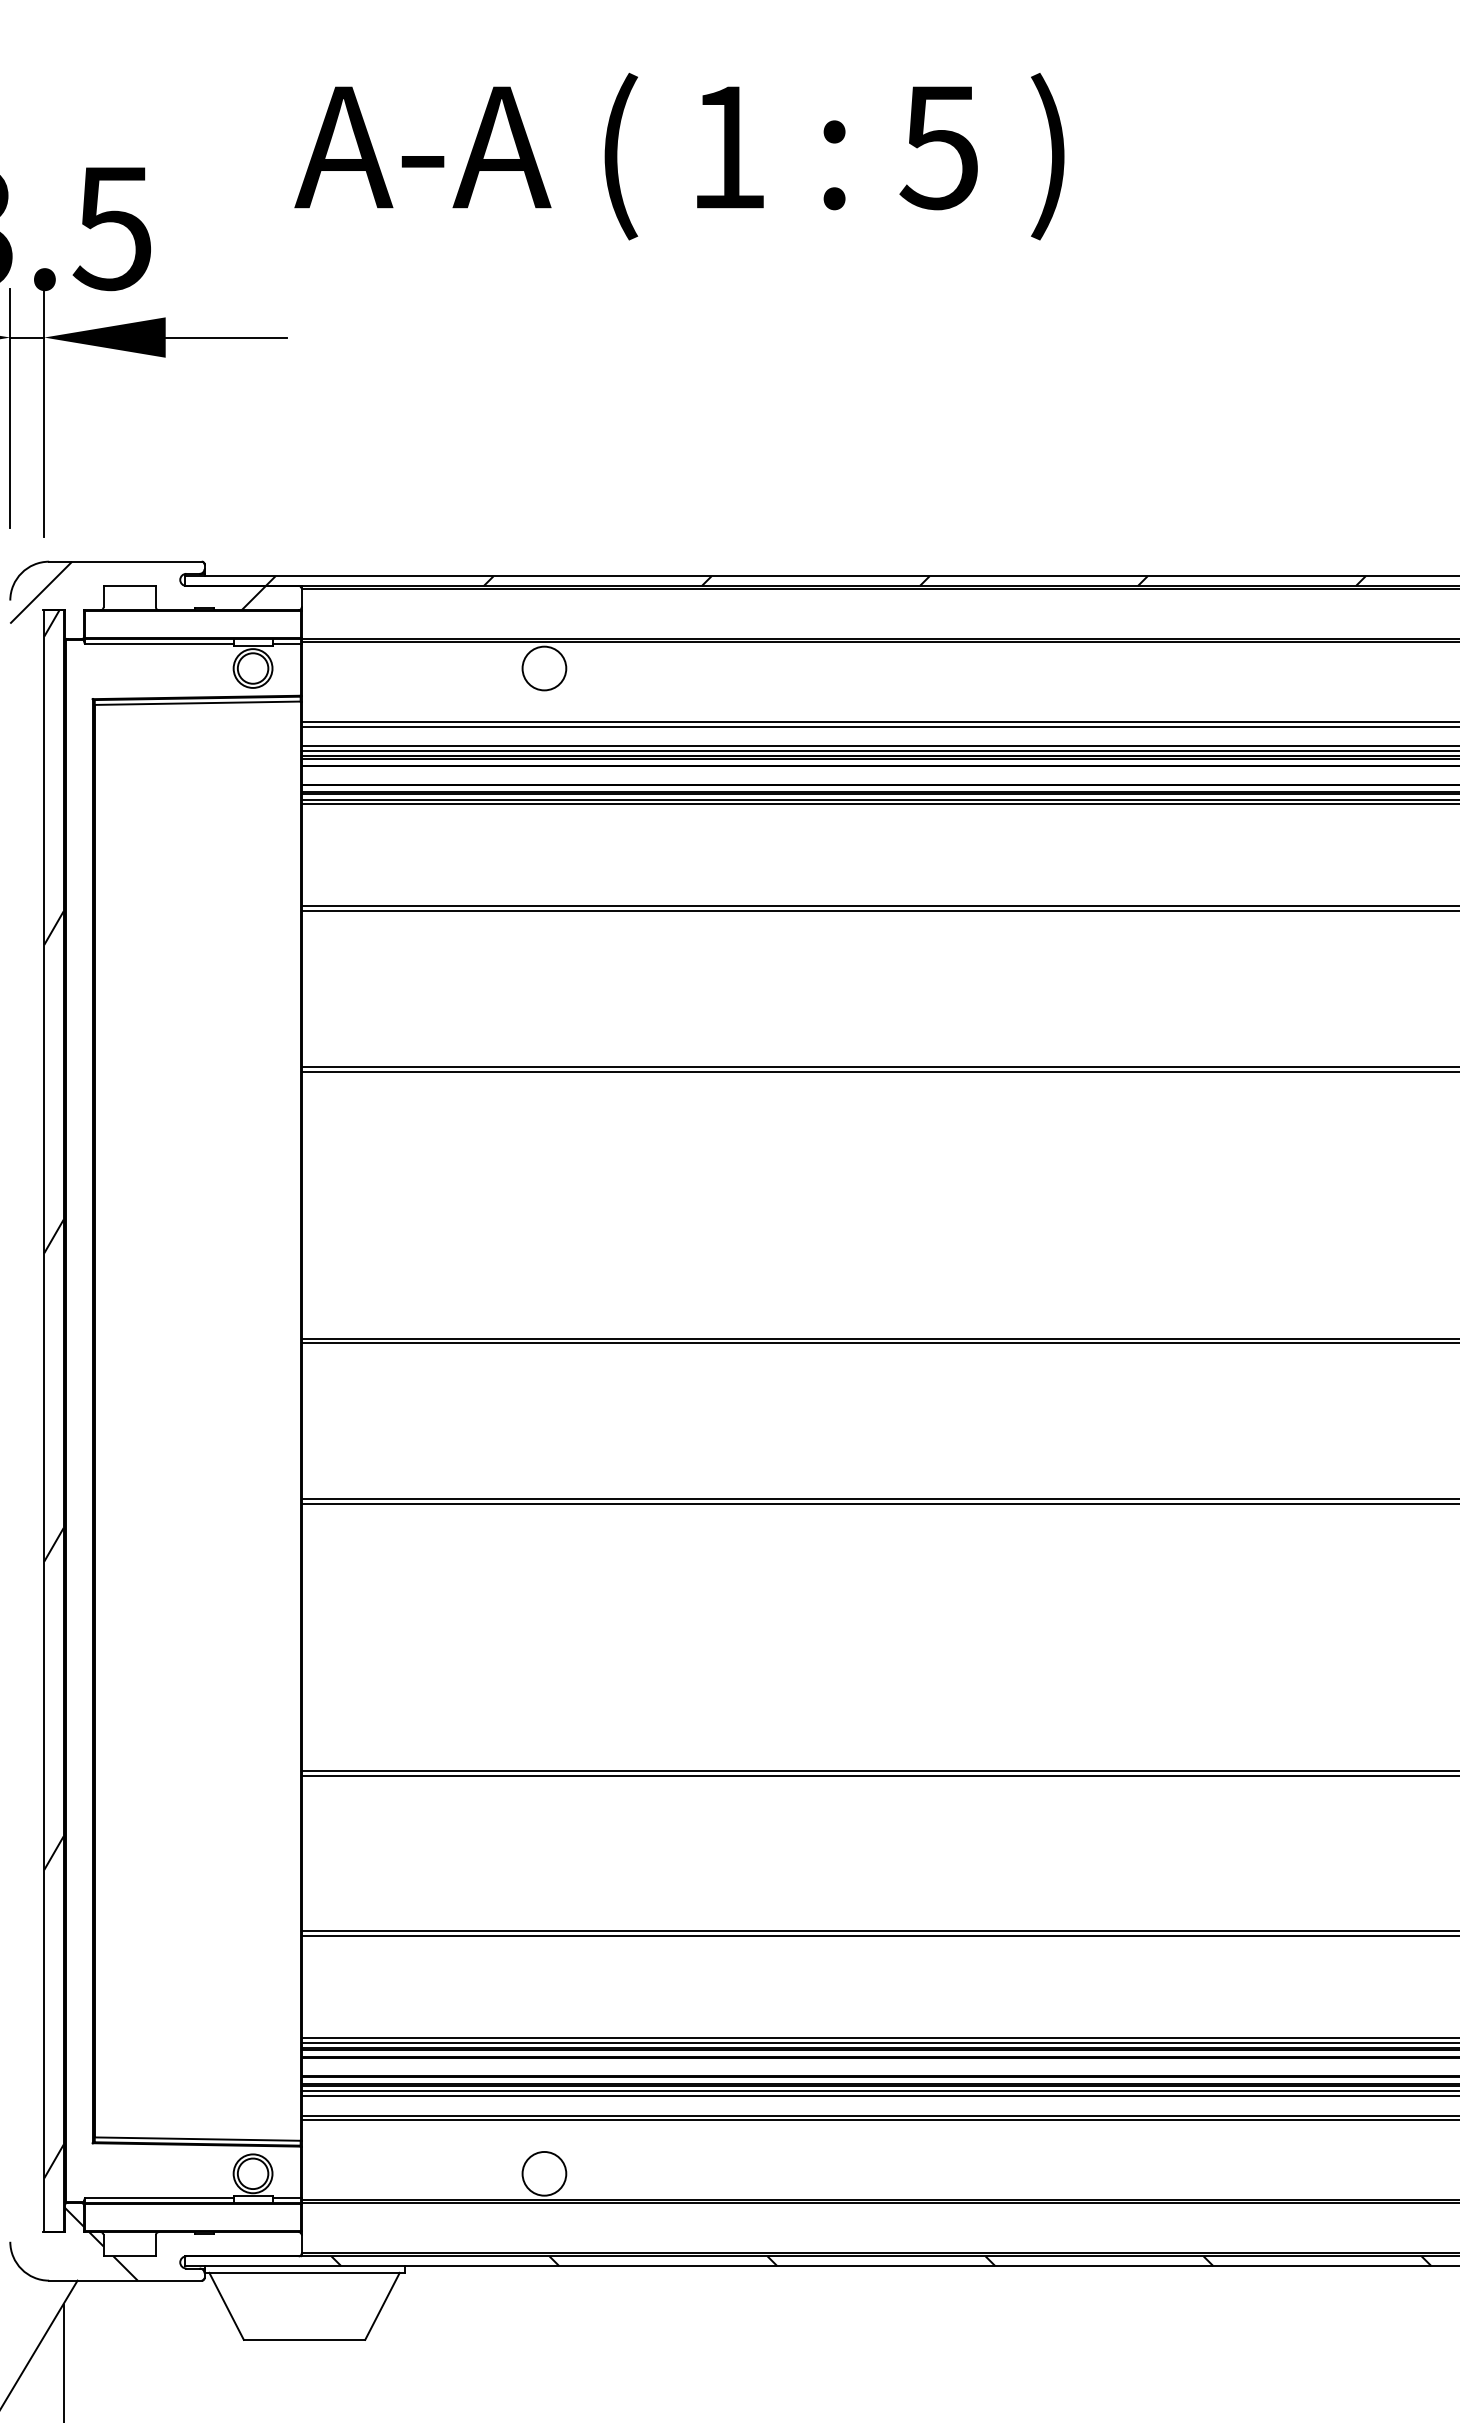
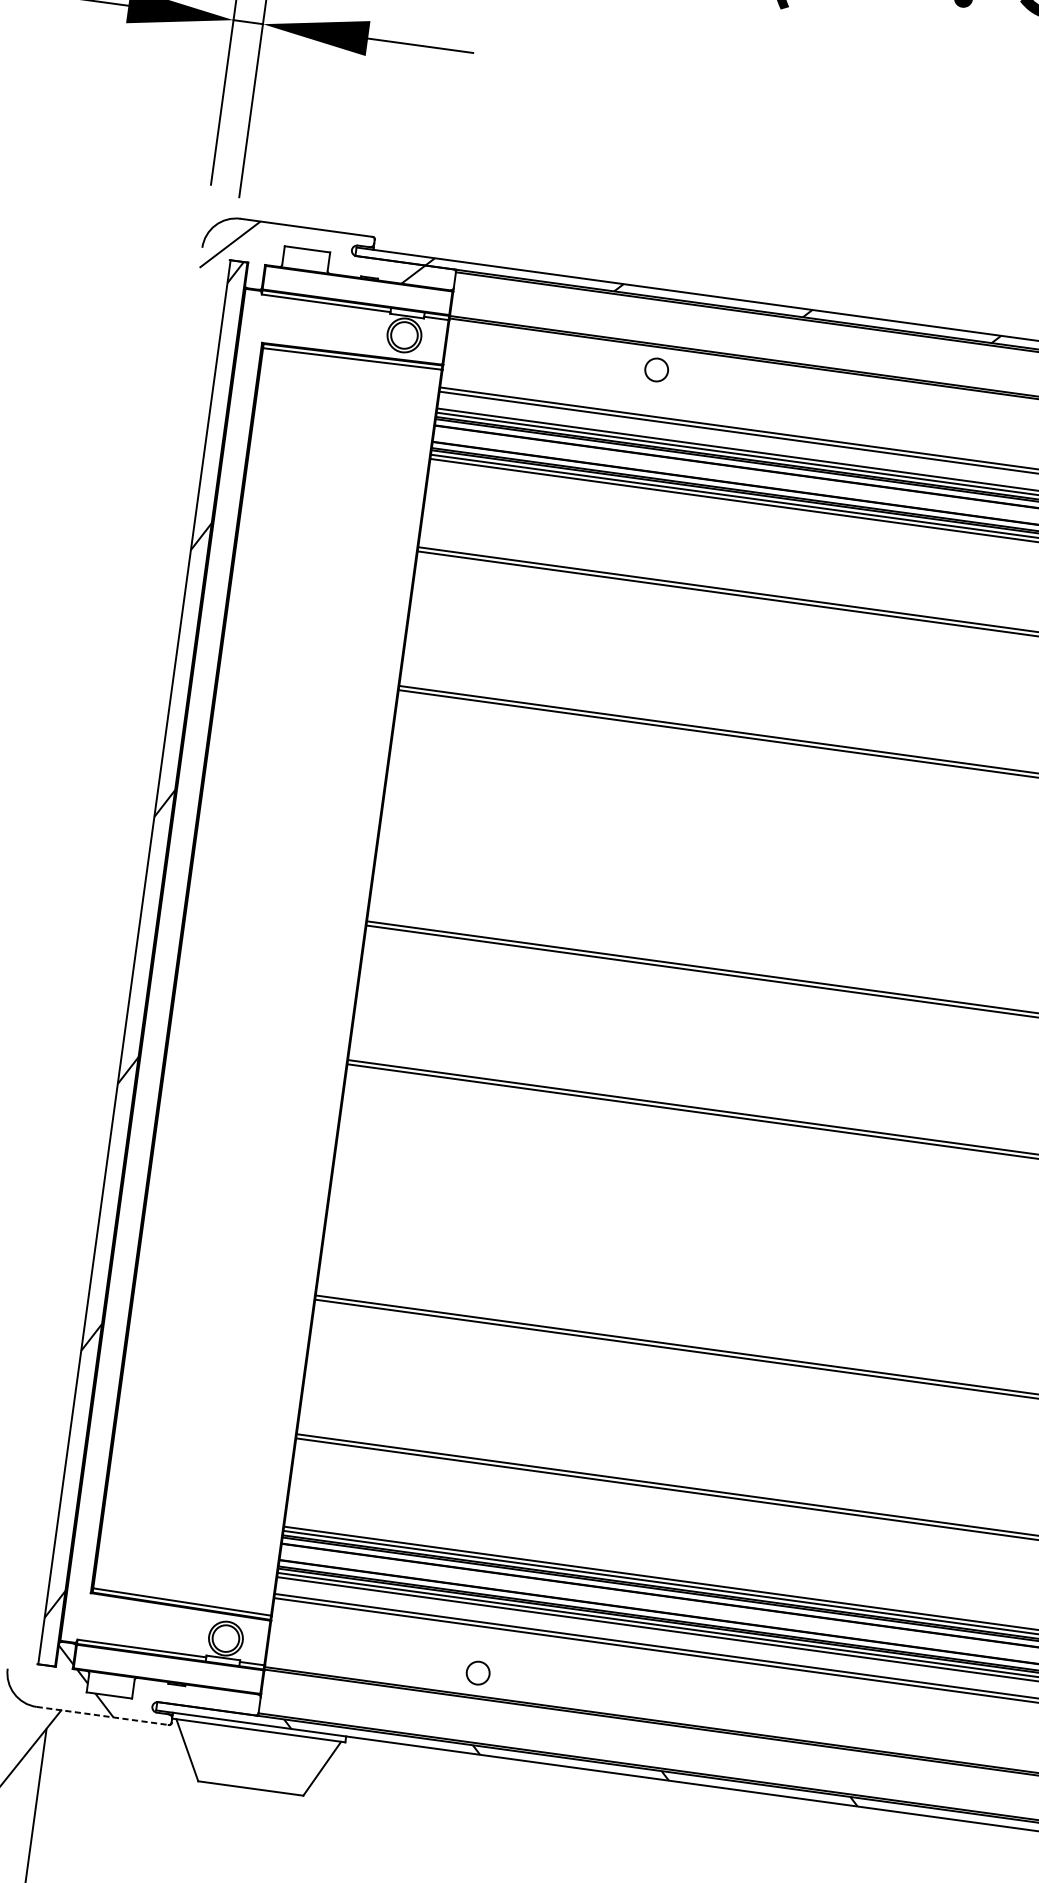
circle: (544, 668) -> (656, 369), size x0.6
circle: (544, 2173) -> (478, 1672), size x0.6
line: (125, 2280) -> (102, 1715), solid -> dashed

